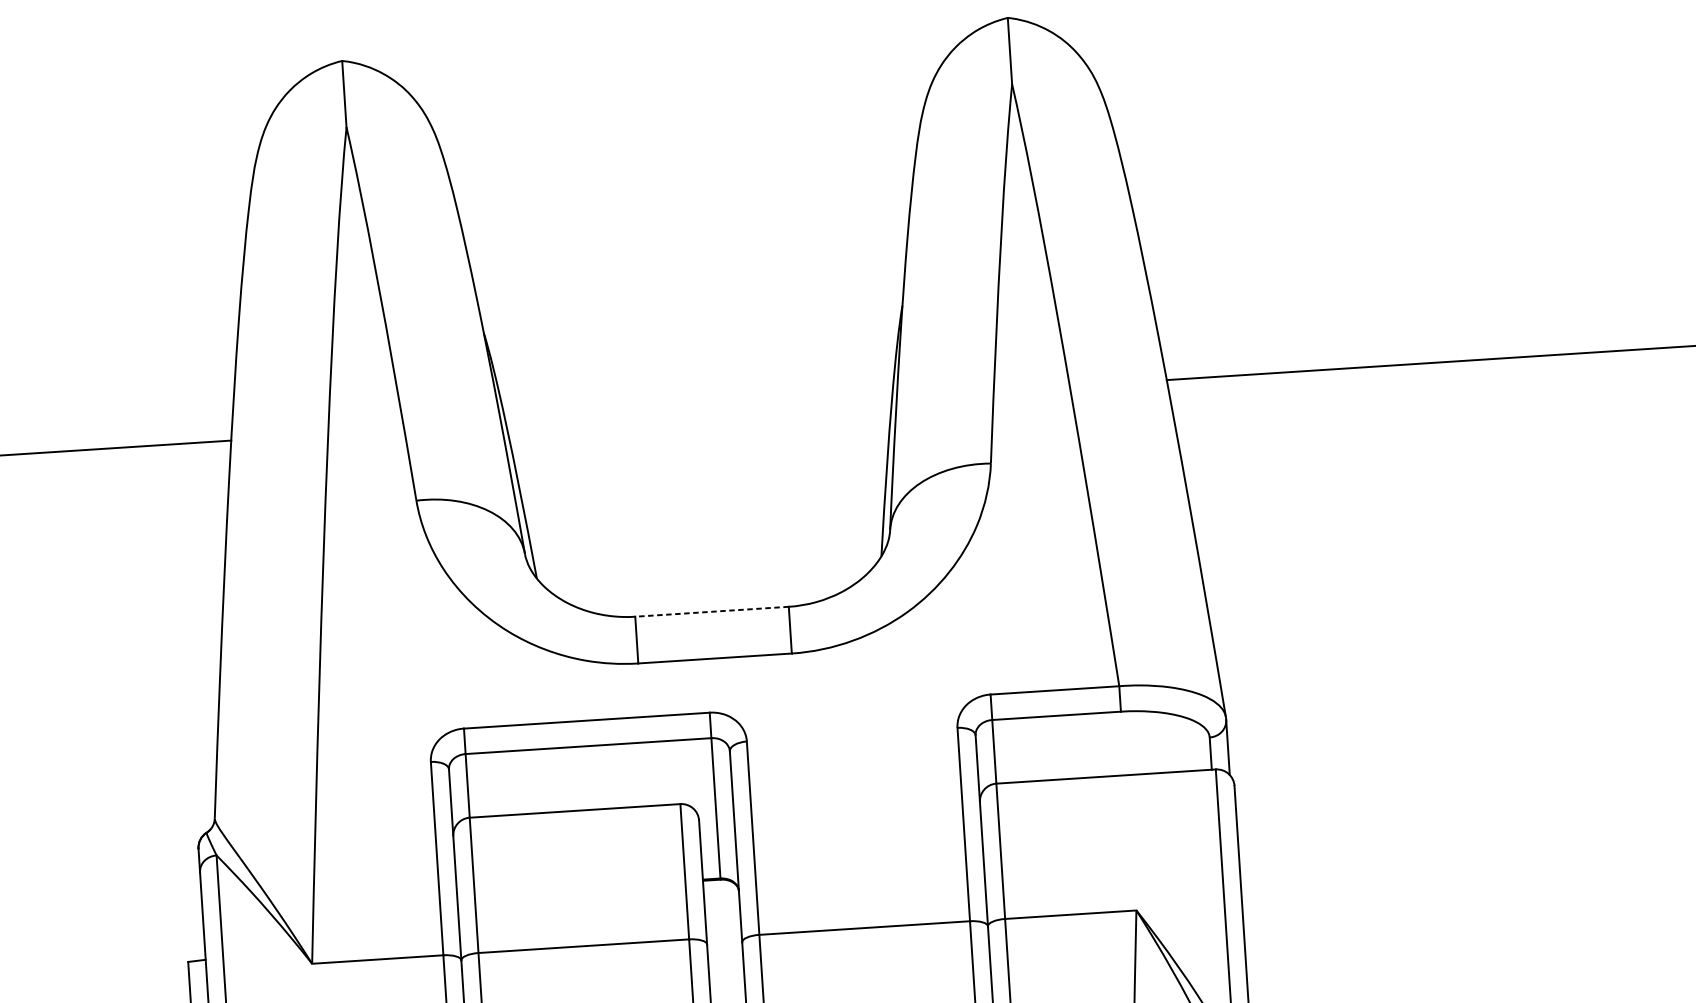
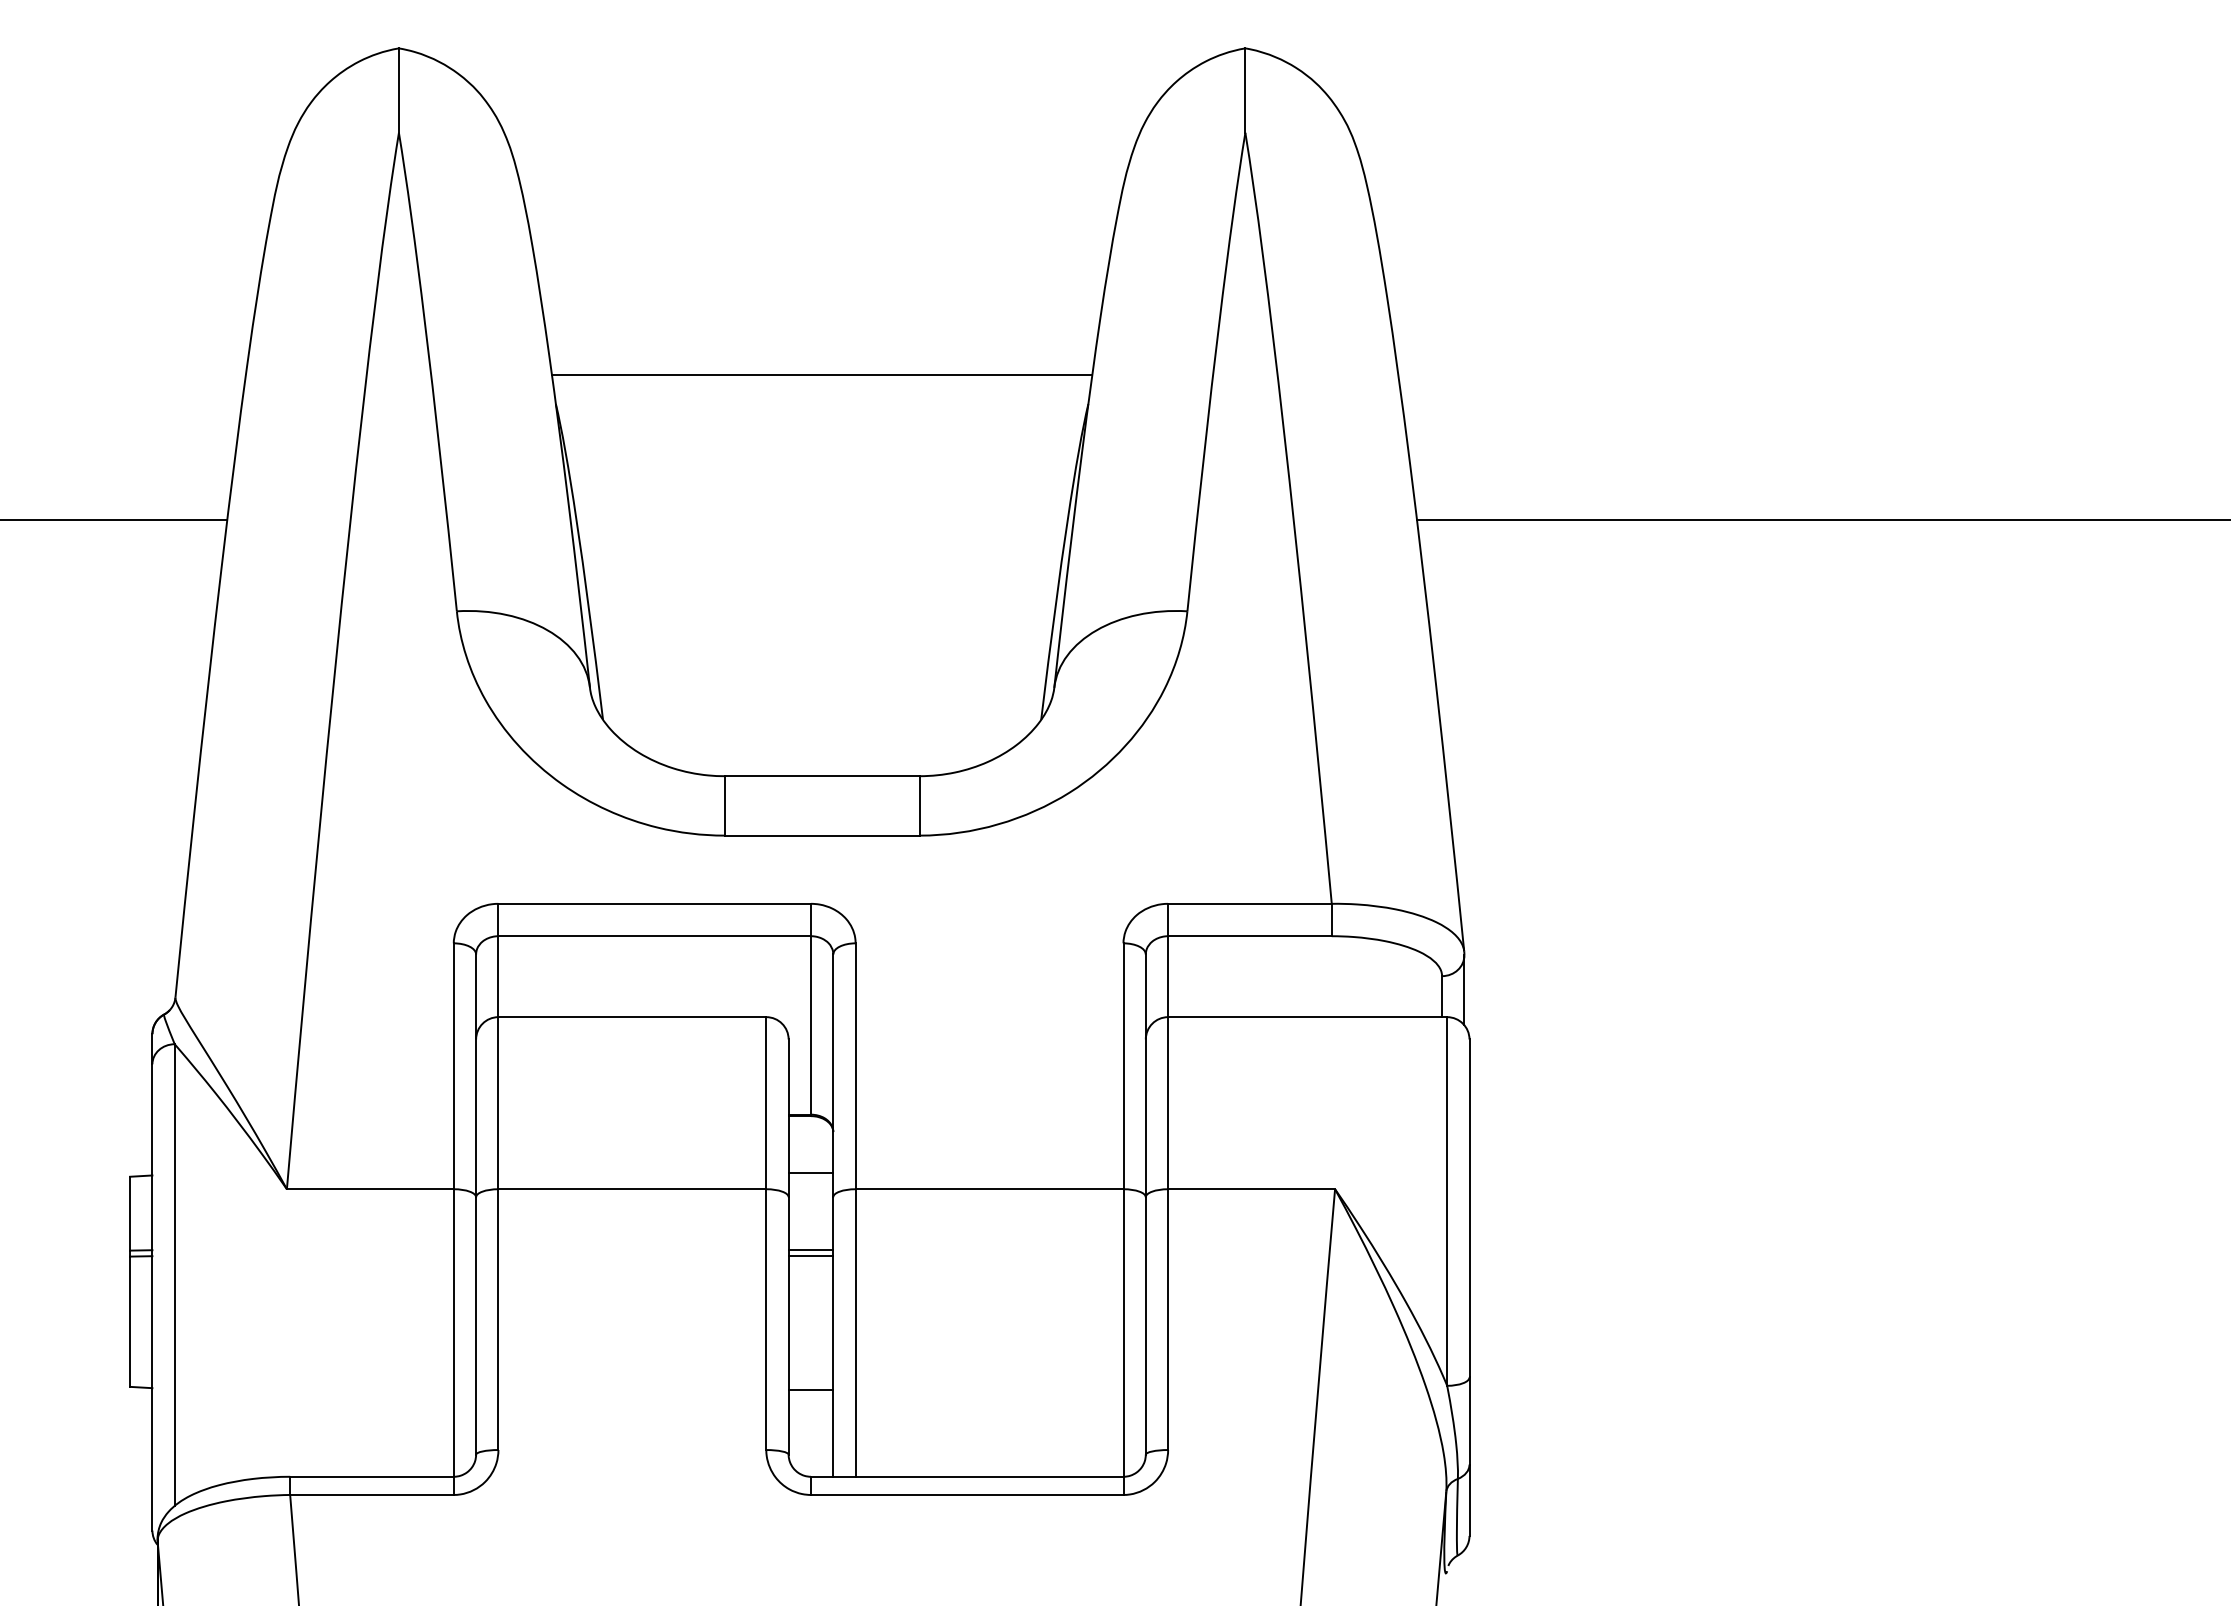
line: (691, 295) -> (821, 374), added
line: (712, 611) -> (822, 776), dashed -> solid
line: (723, 924) -> (810, 1173), added
line: (726, 984) -> (810, 1249), added
line: (727, 989) -> (810, 1255), added

